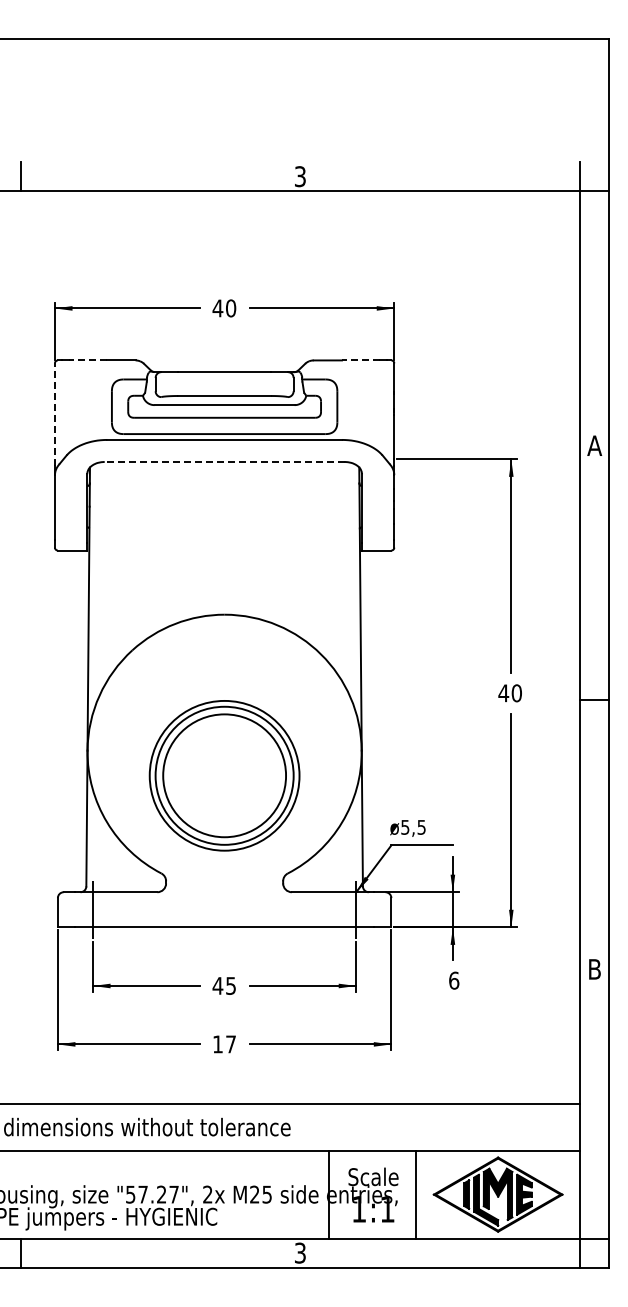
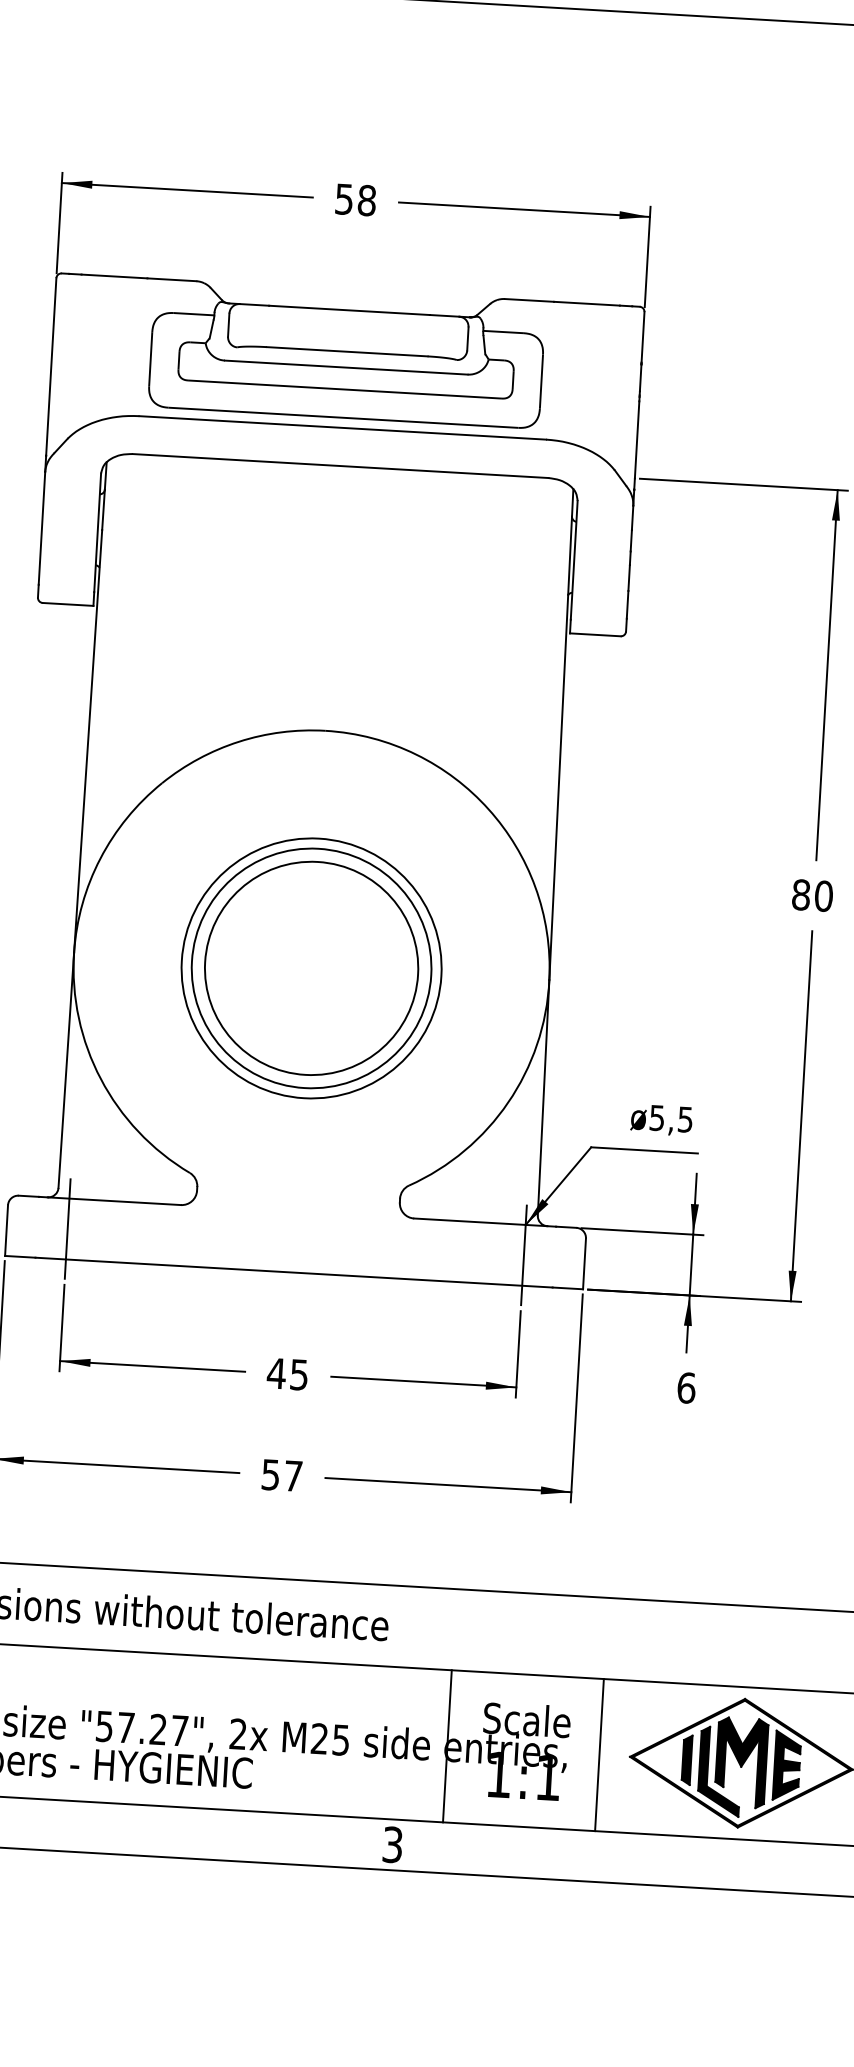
text: (224, 308) -> (355, 200), 40 -> 58
line: (88, 360) -> (114, 276), dashed -> solid
line: (360, 360) -> (586, 303), dashed -> solid
line: (54, 414) -> (50, 366), dashed -> solid
line: (224, 461) -> (340, 465), dashed -> solid
text: (503, 693) -> (800, 895), 40 -> 80
part: (224, 775) -> (311, 967), moved
text: (407, 828) -> (660, 1120), moved
text: (217, 1044) -> (269, 1474), 17 -> 57

